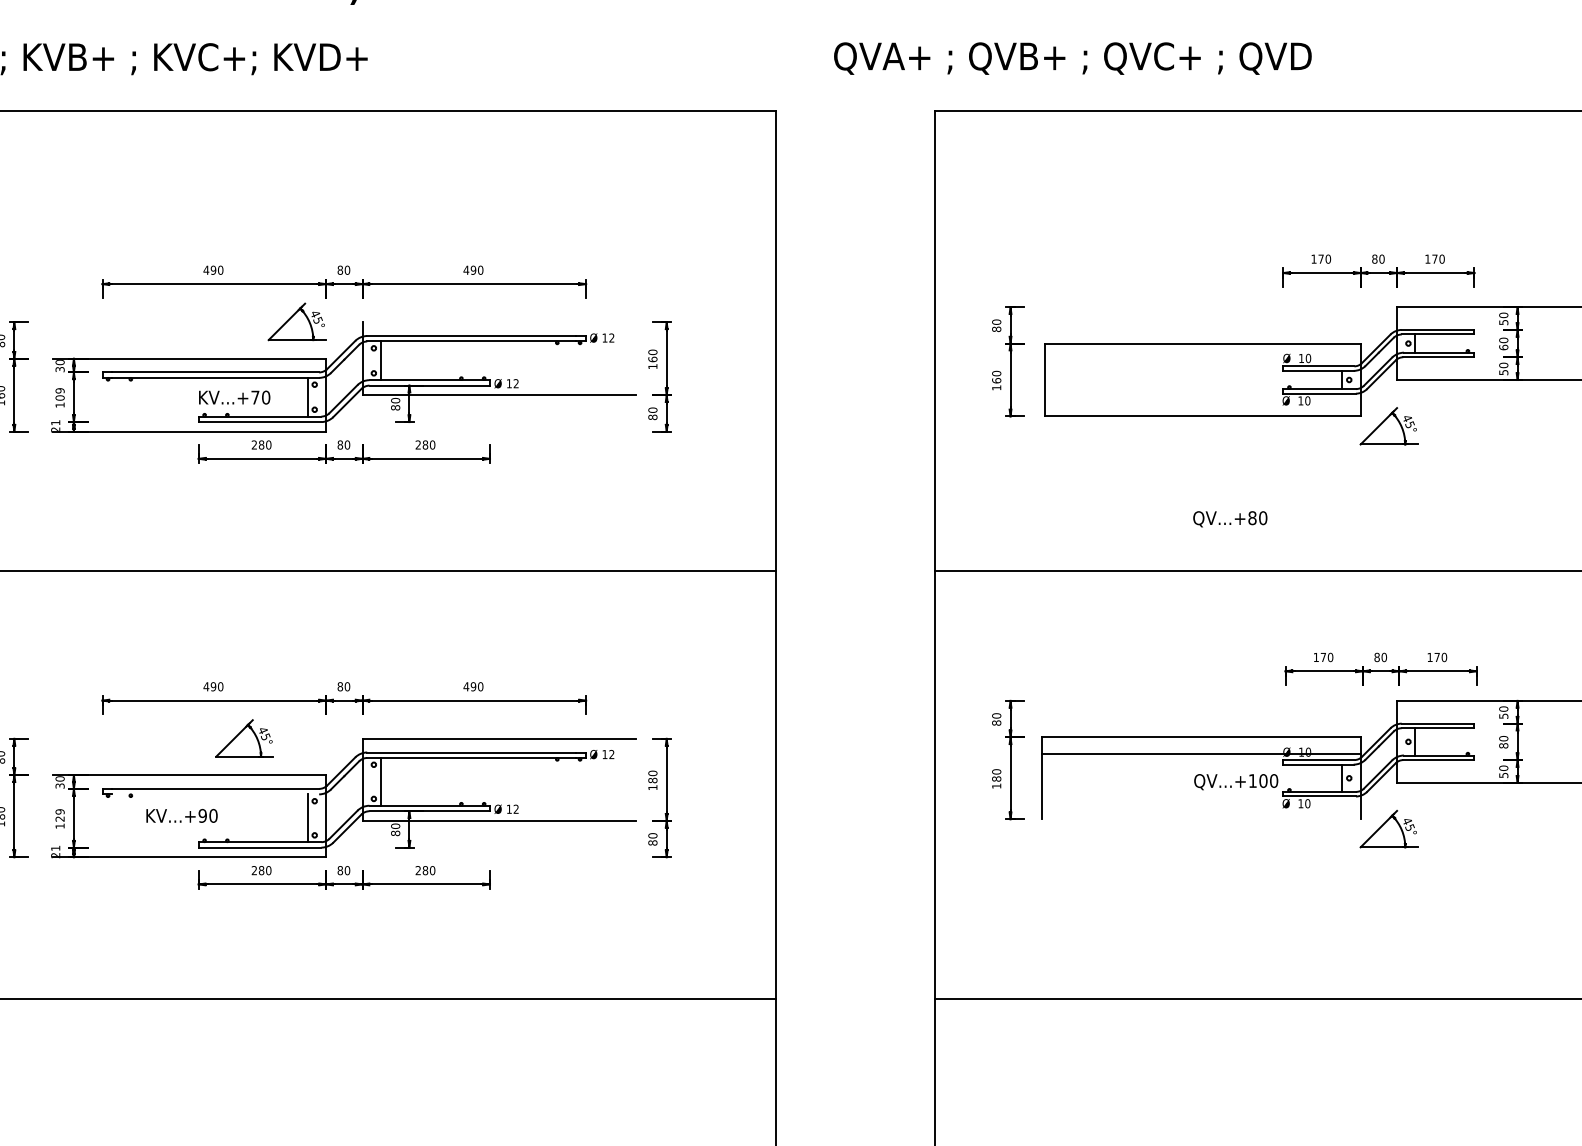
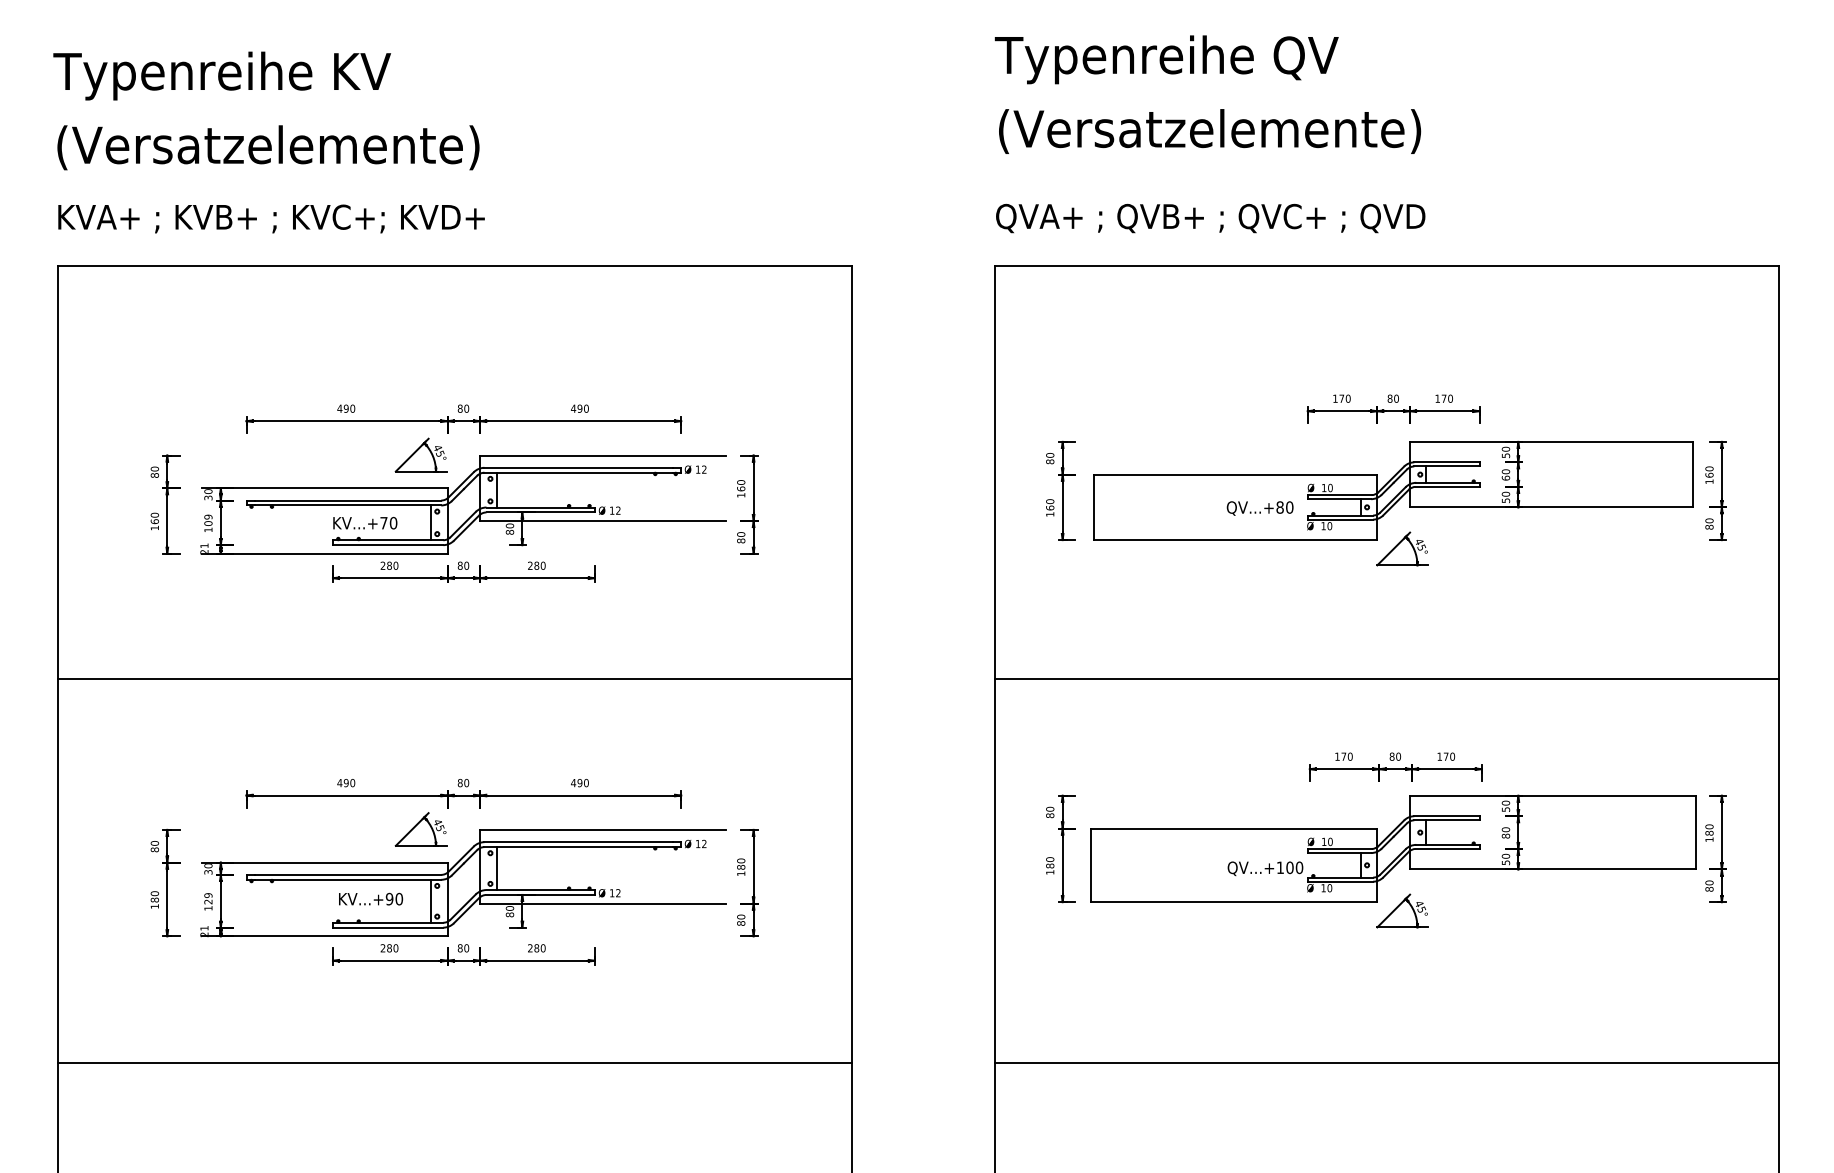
text: (1072, 58) -> (1210, 218), moved
line: (498, 322) -> (602, 455), added
text: (1229, 519) -> (1259, 508), moved
part: (243, 738) -> (420, 829), moved
line: (1200, 753) -> (1233, 902), moved
line: (215, 794) -> (348, 879), added
text: (182, 815) -> (371, 898), moved

